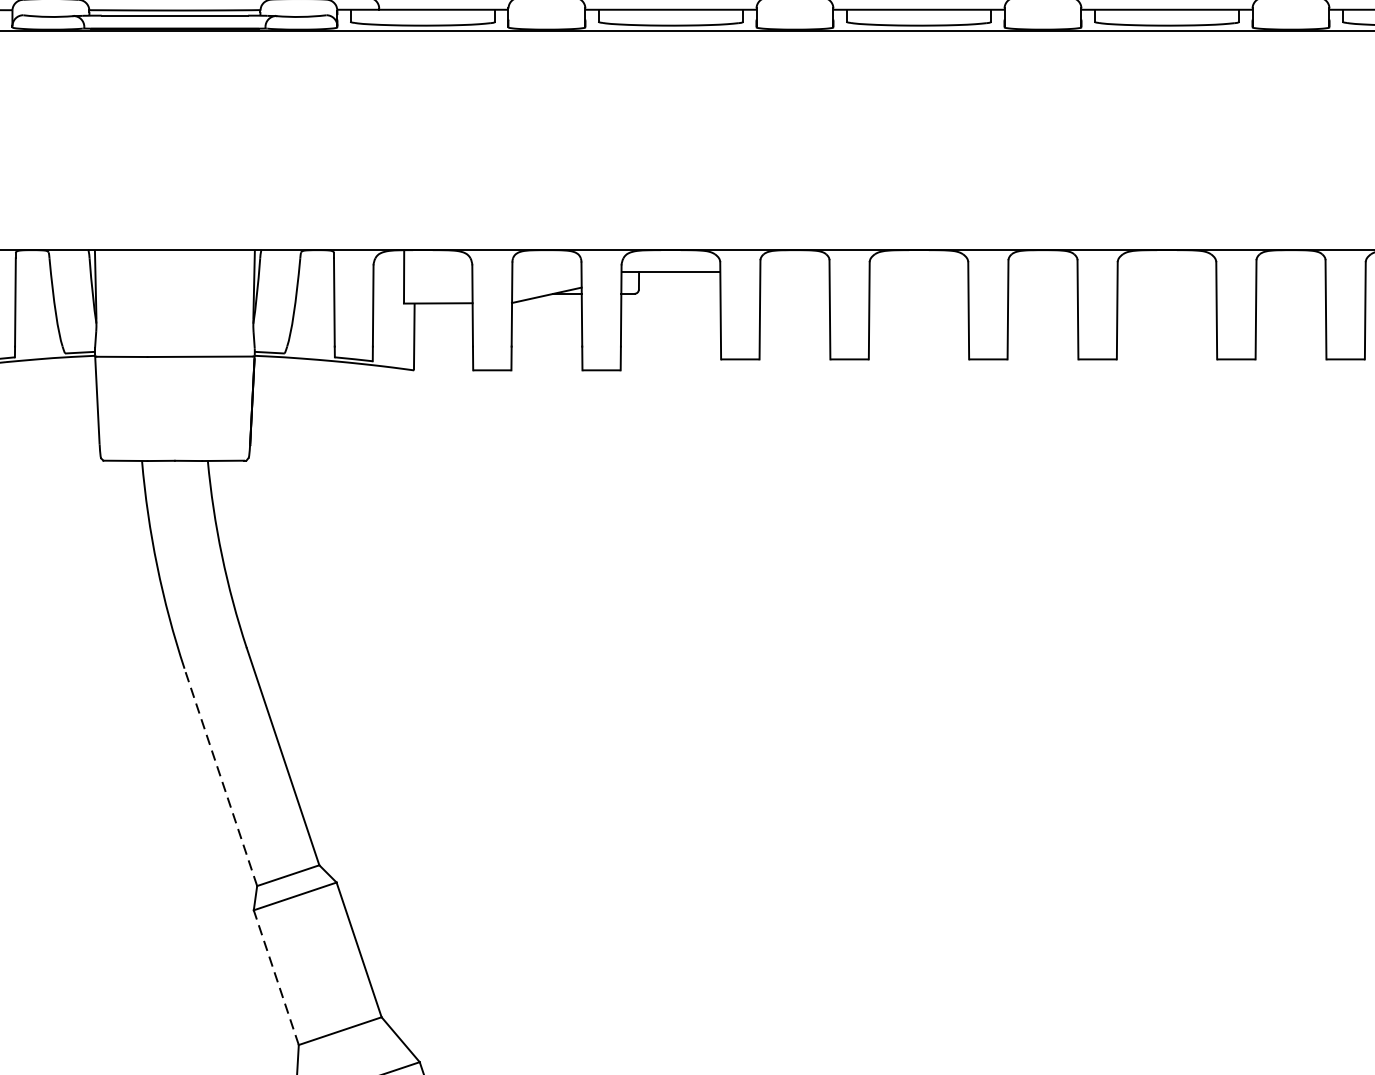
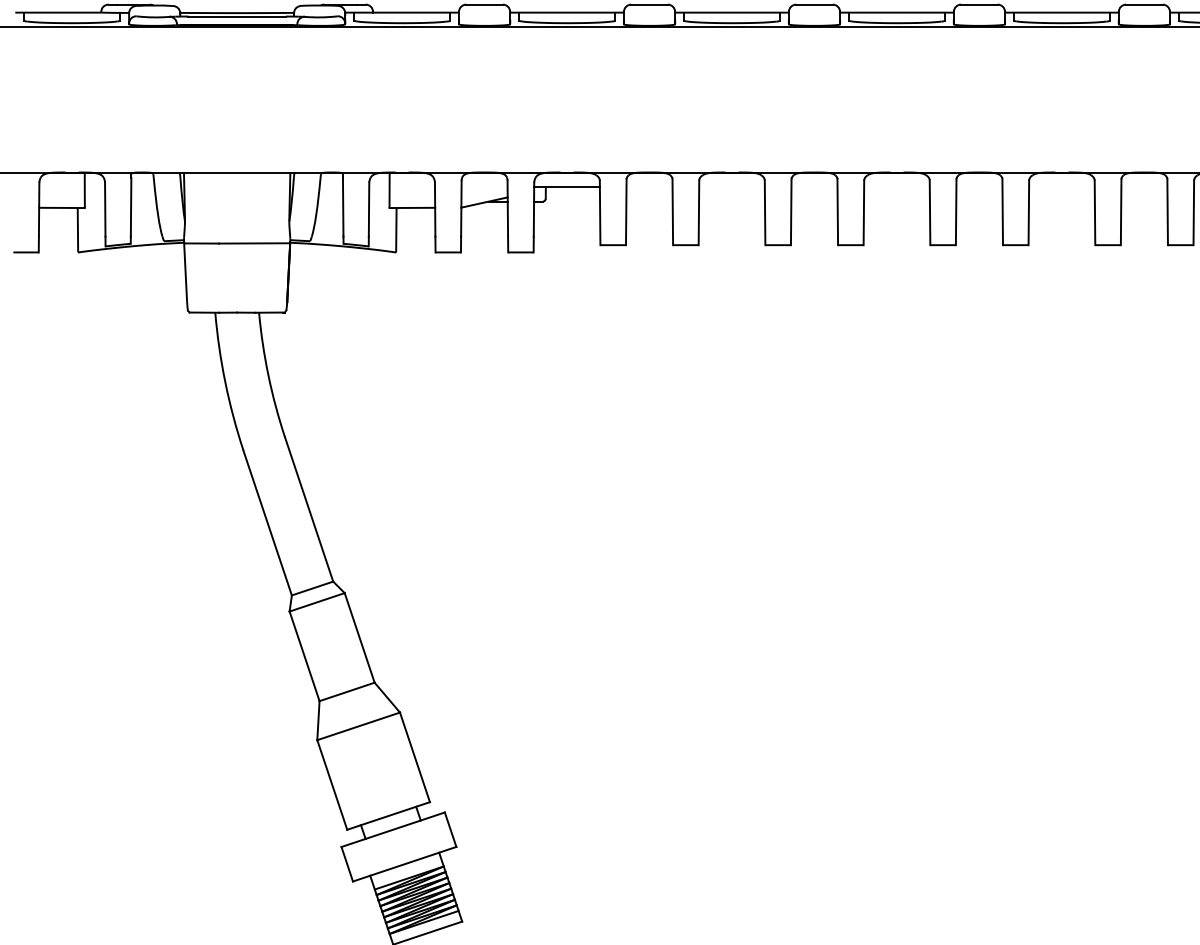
line: (220, 776) -> (267, 522), dashed -> solid
line: (276, 976) -> (304, 655), dashed -> solid

